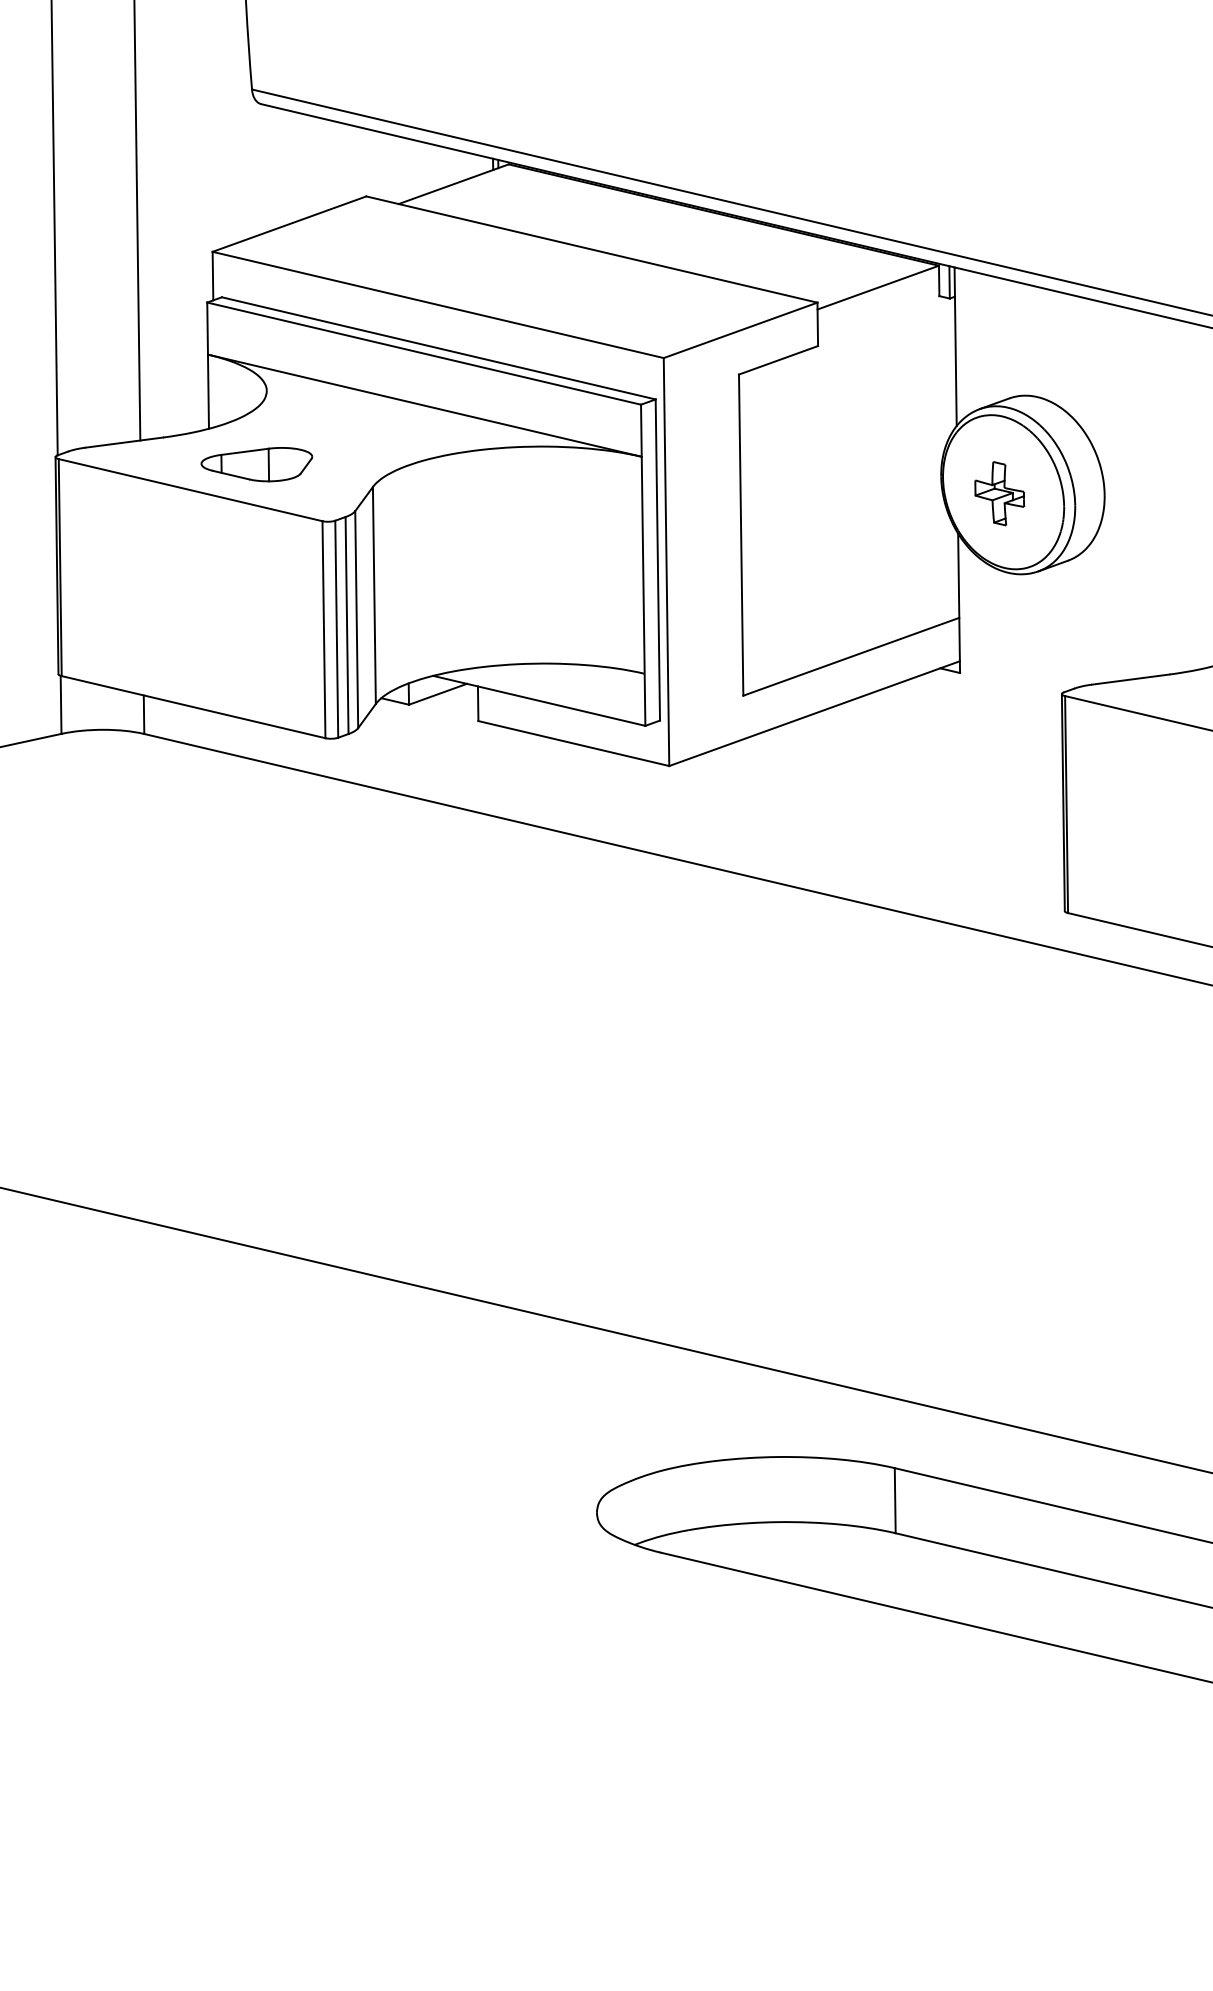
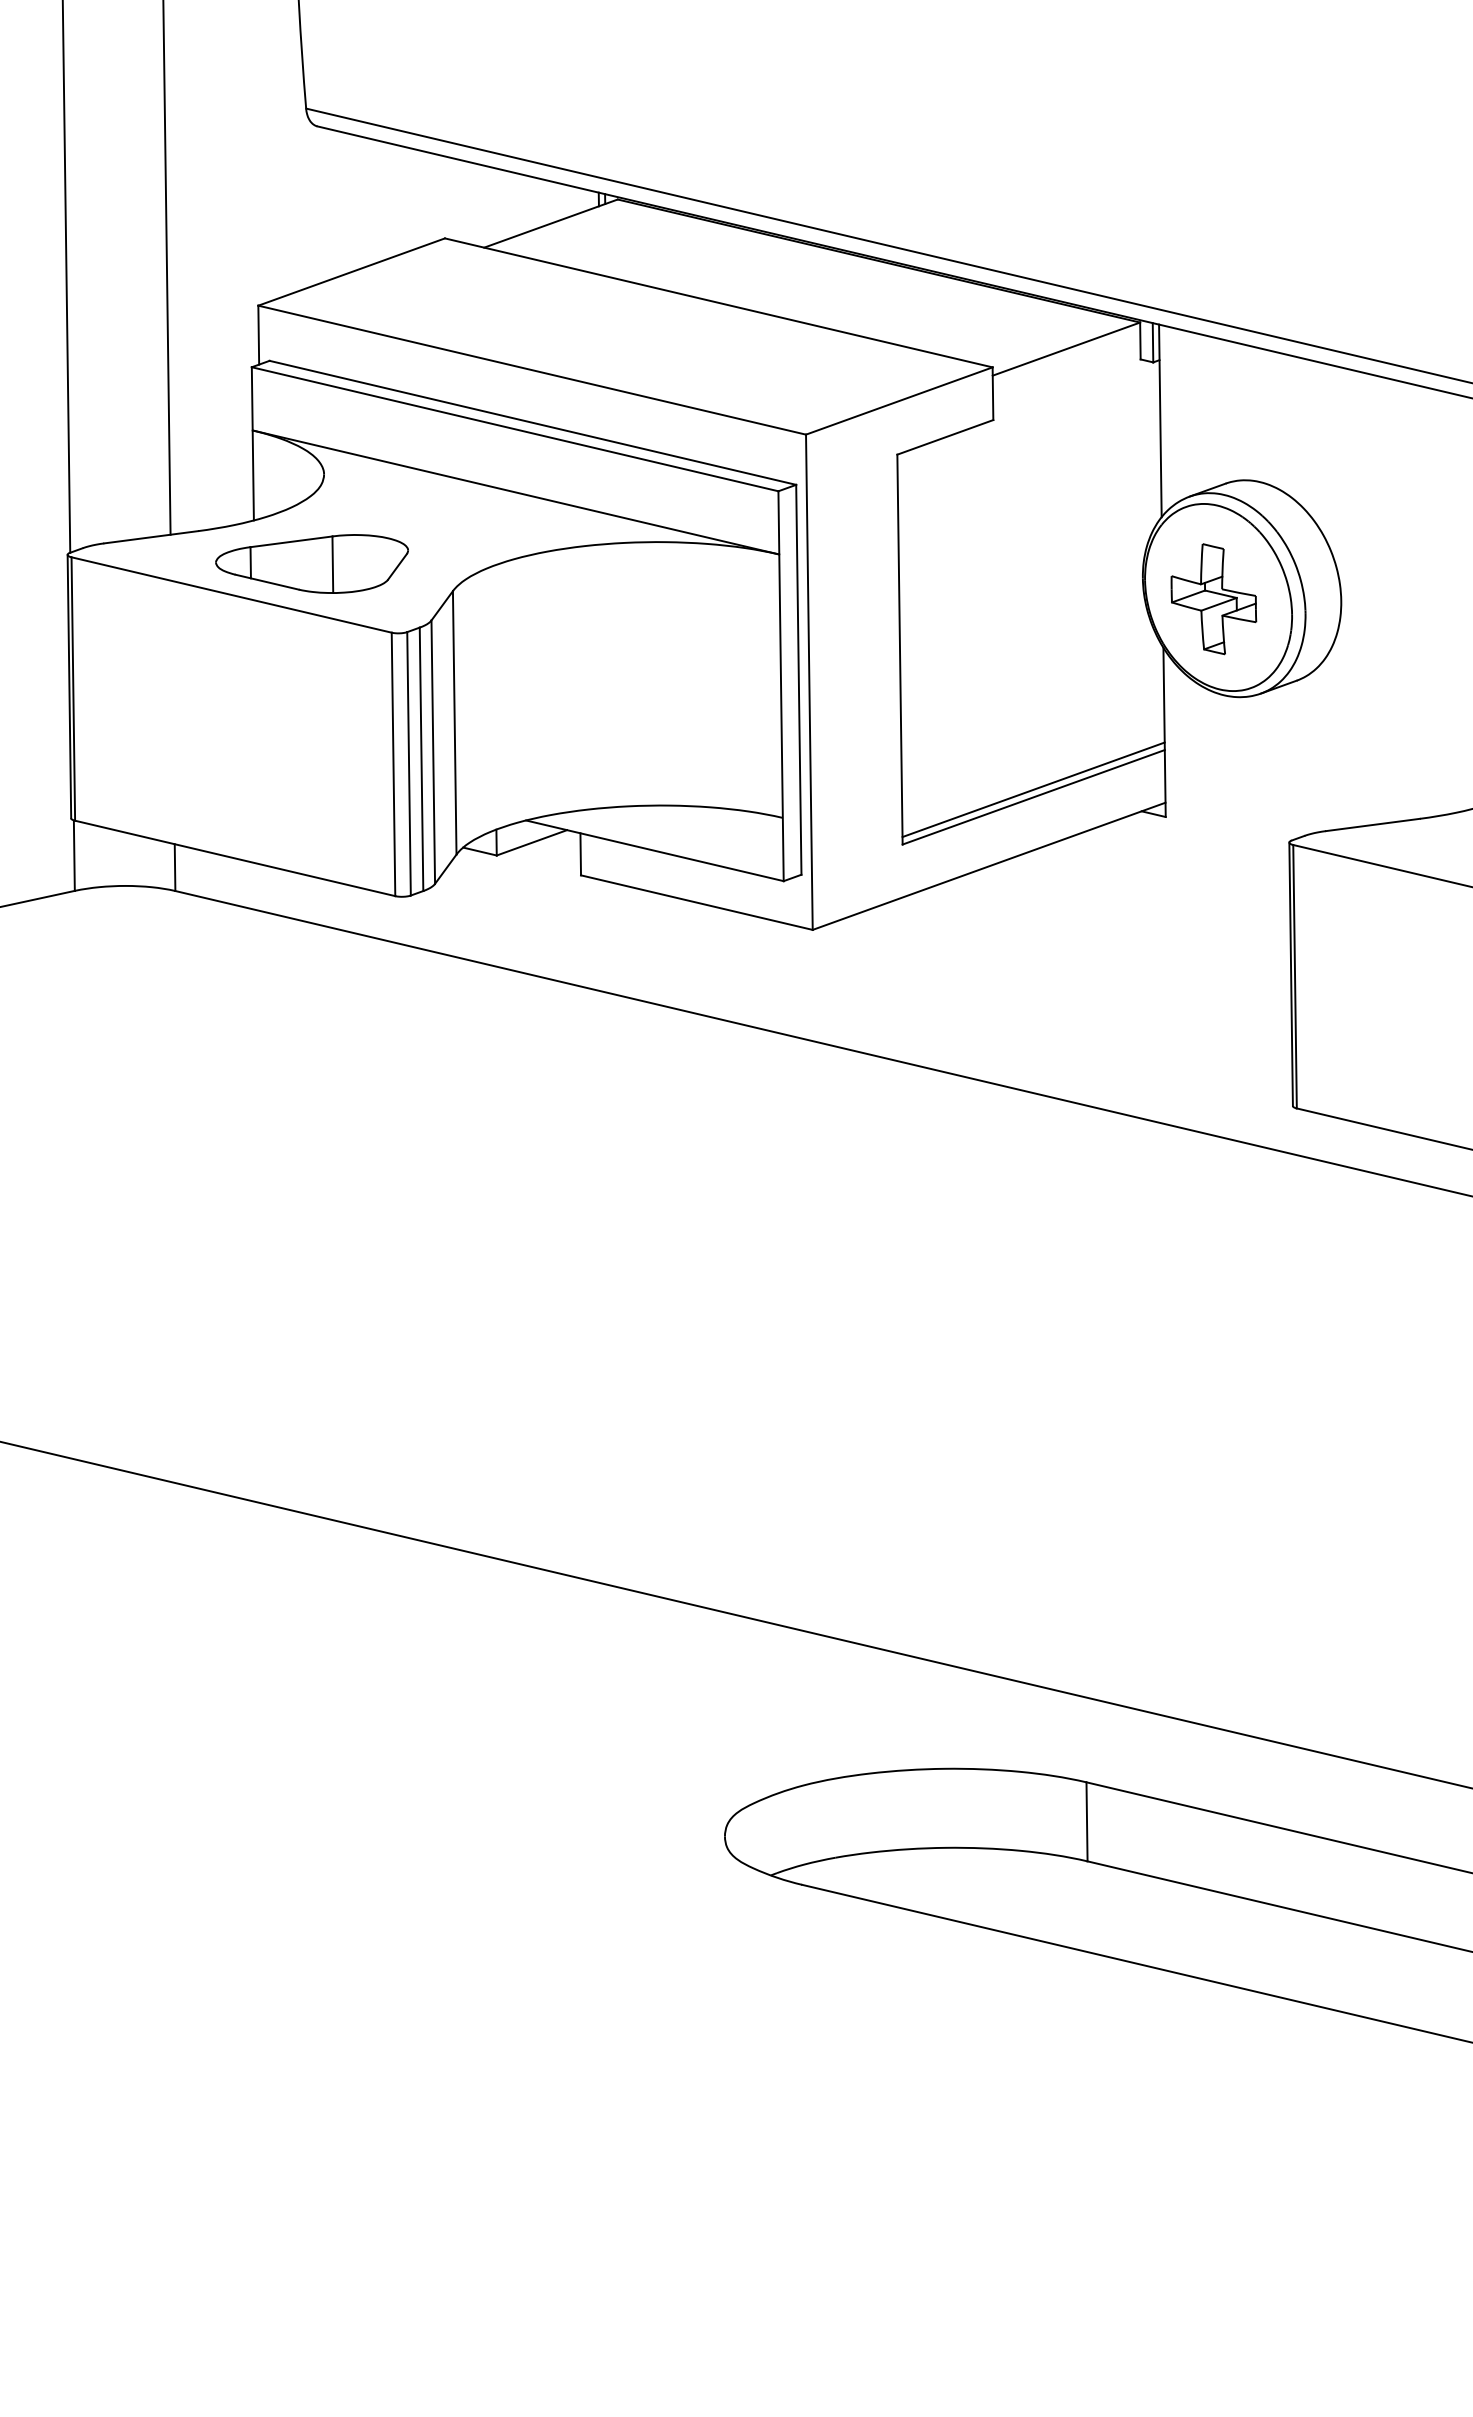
part: (256, 464) -> (311, 563), size x1.43
part: (999, 493) -> (1213, 599), size x1.43
line: (851, 650) -> (1033, 789), added

